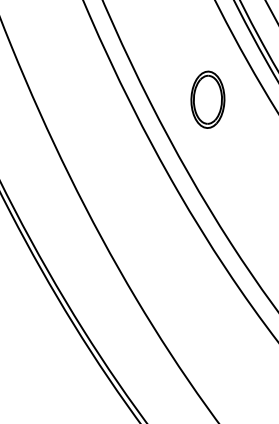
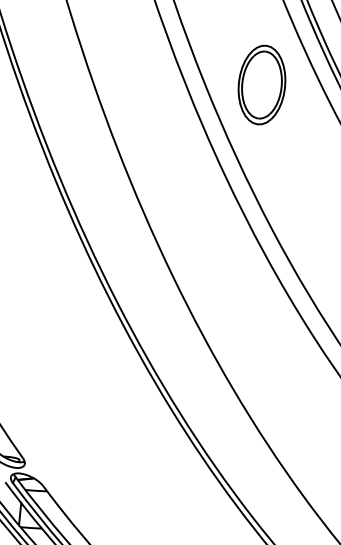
part: (207, 99) -> (261, 84), size x1.4

